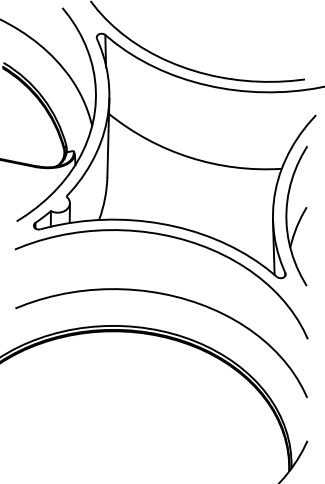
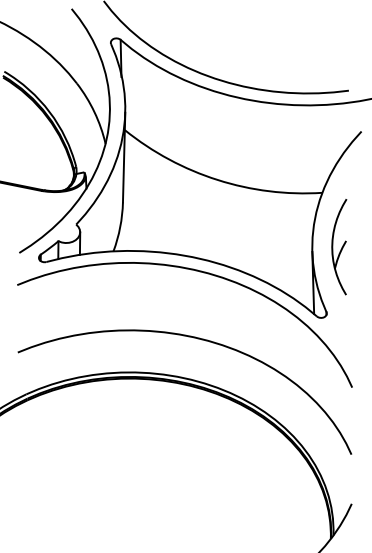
part: (296, 216) -> (339, 247), size x0.6

